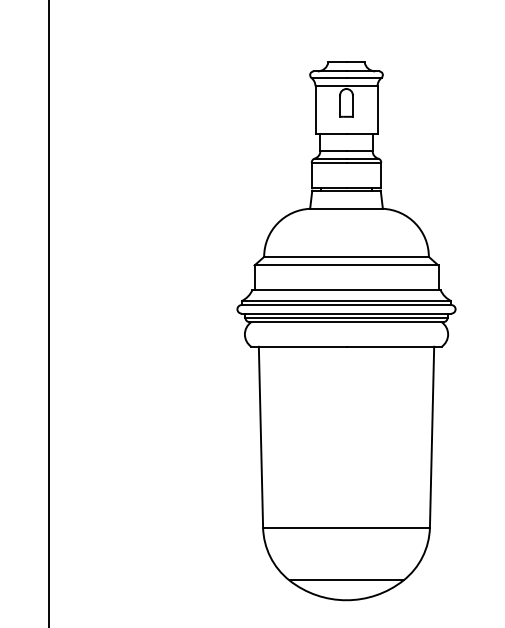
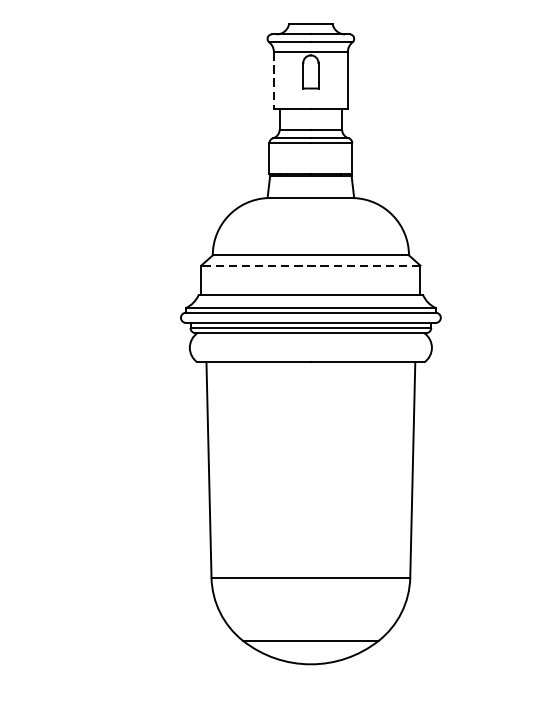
line: (315, 110) -> (273, 80), solid -> dashed
line: (346, 265) -> (310, 265), solid -> dashed

